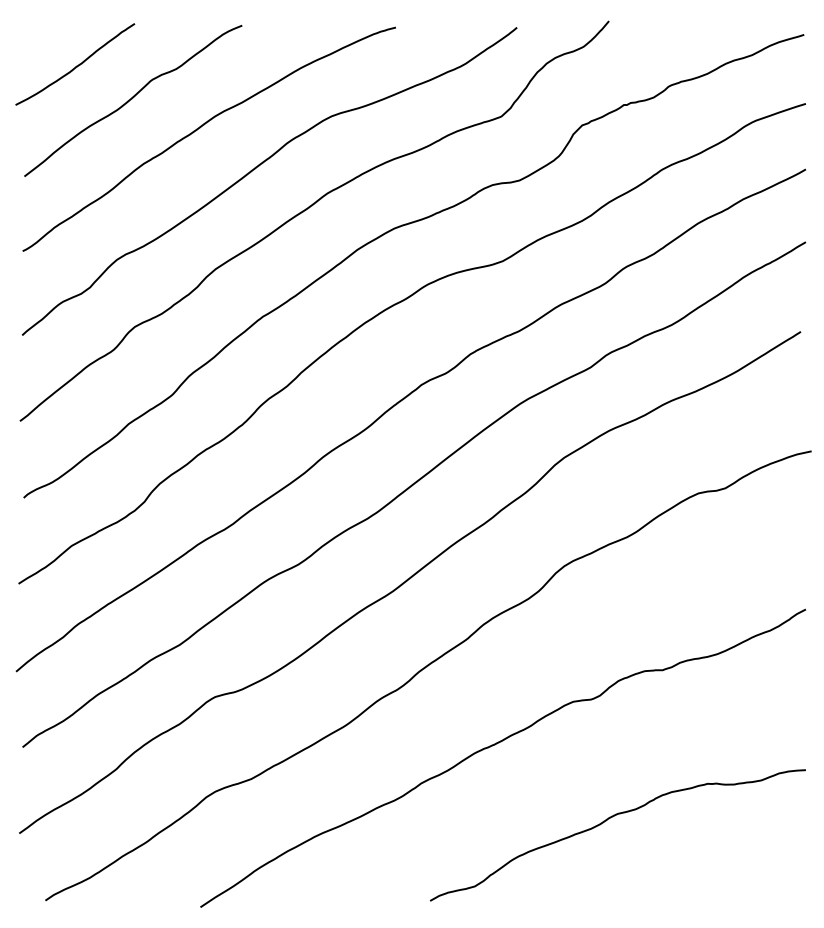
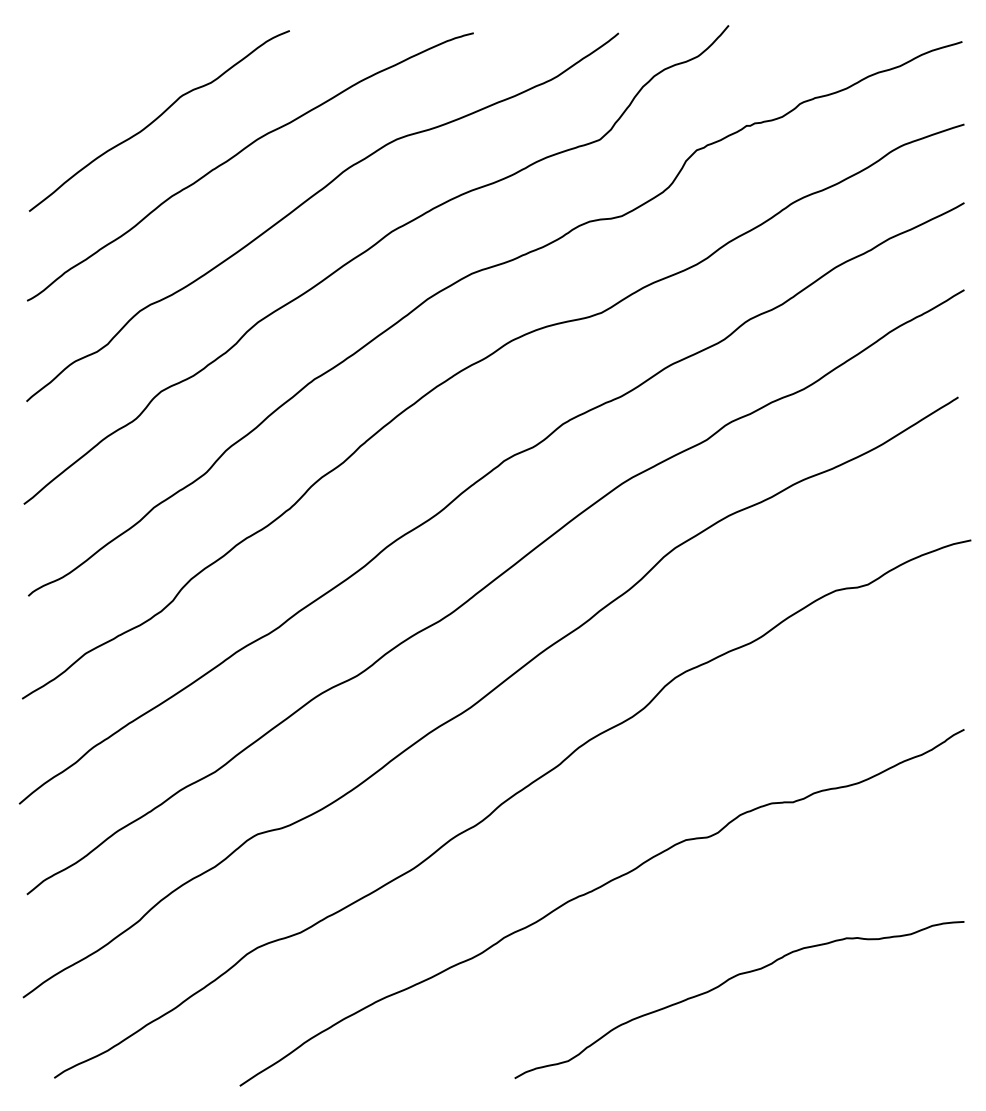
curve: (76, 65) -> (91, 78), removed

